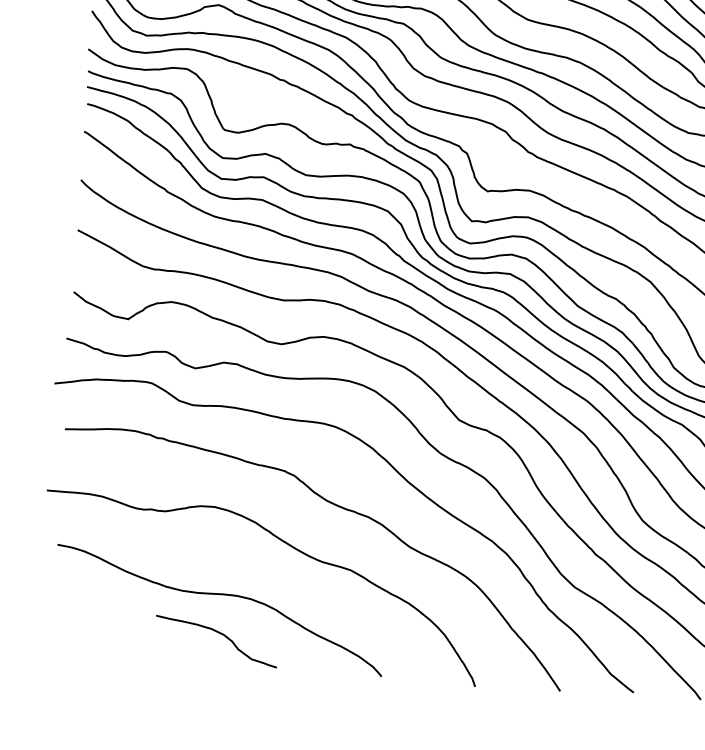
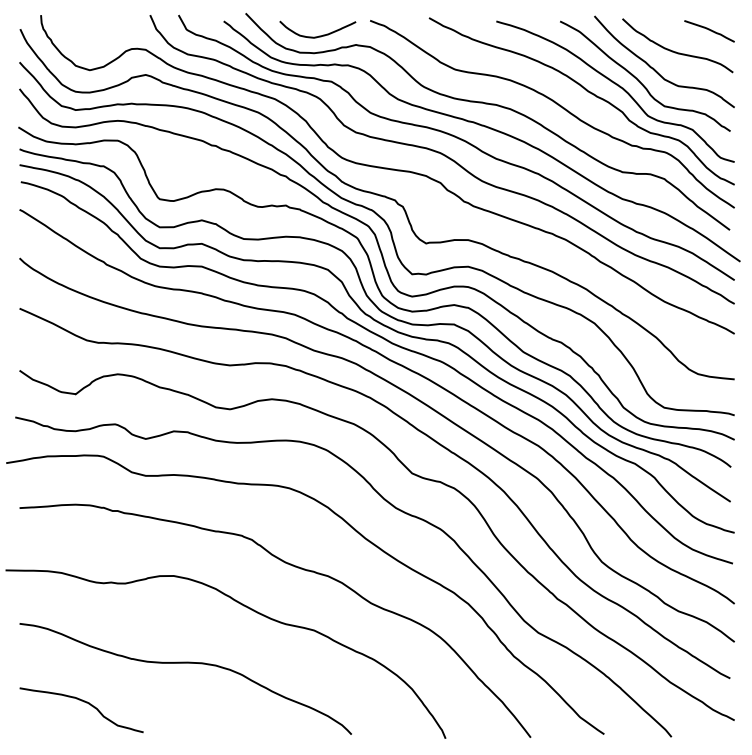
curve: (219, 634) -> (84, 702), moved

